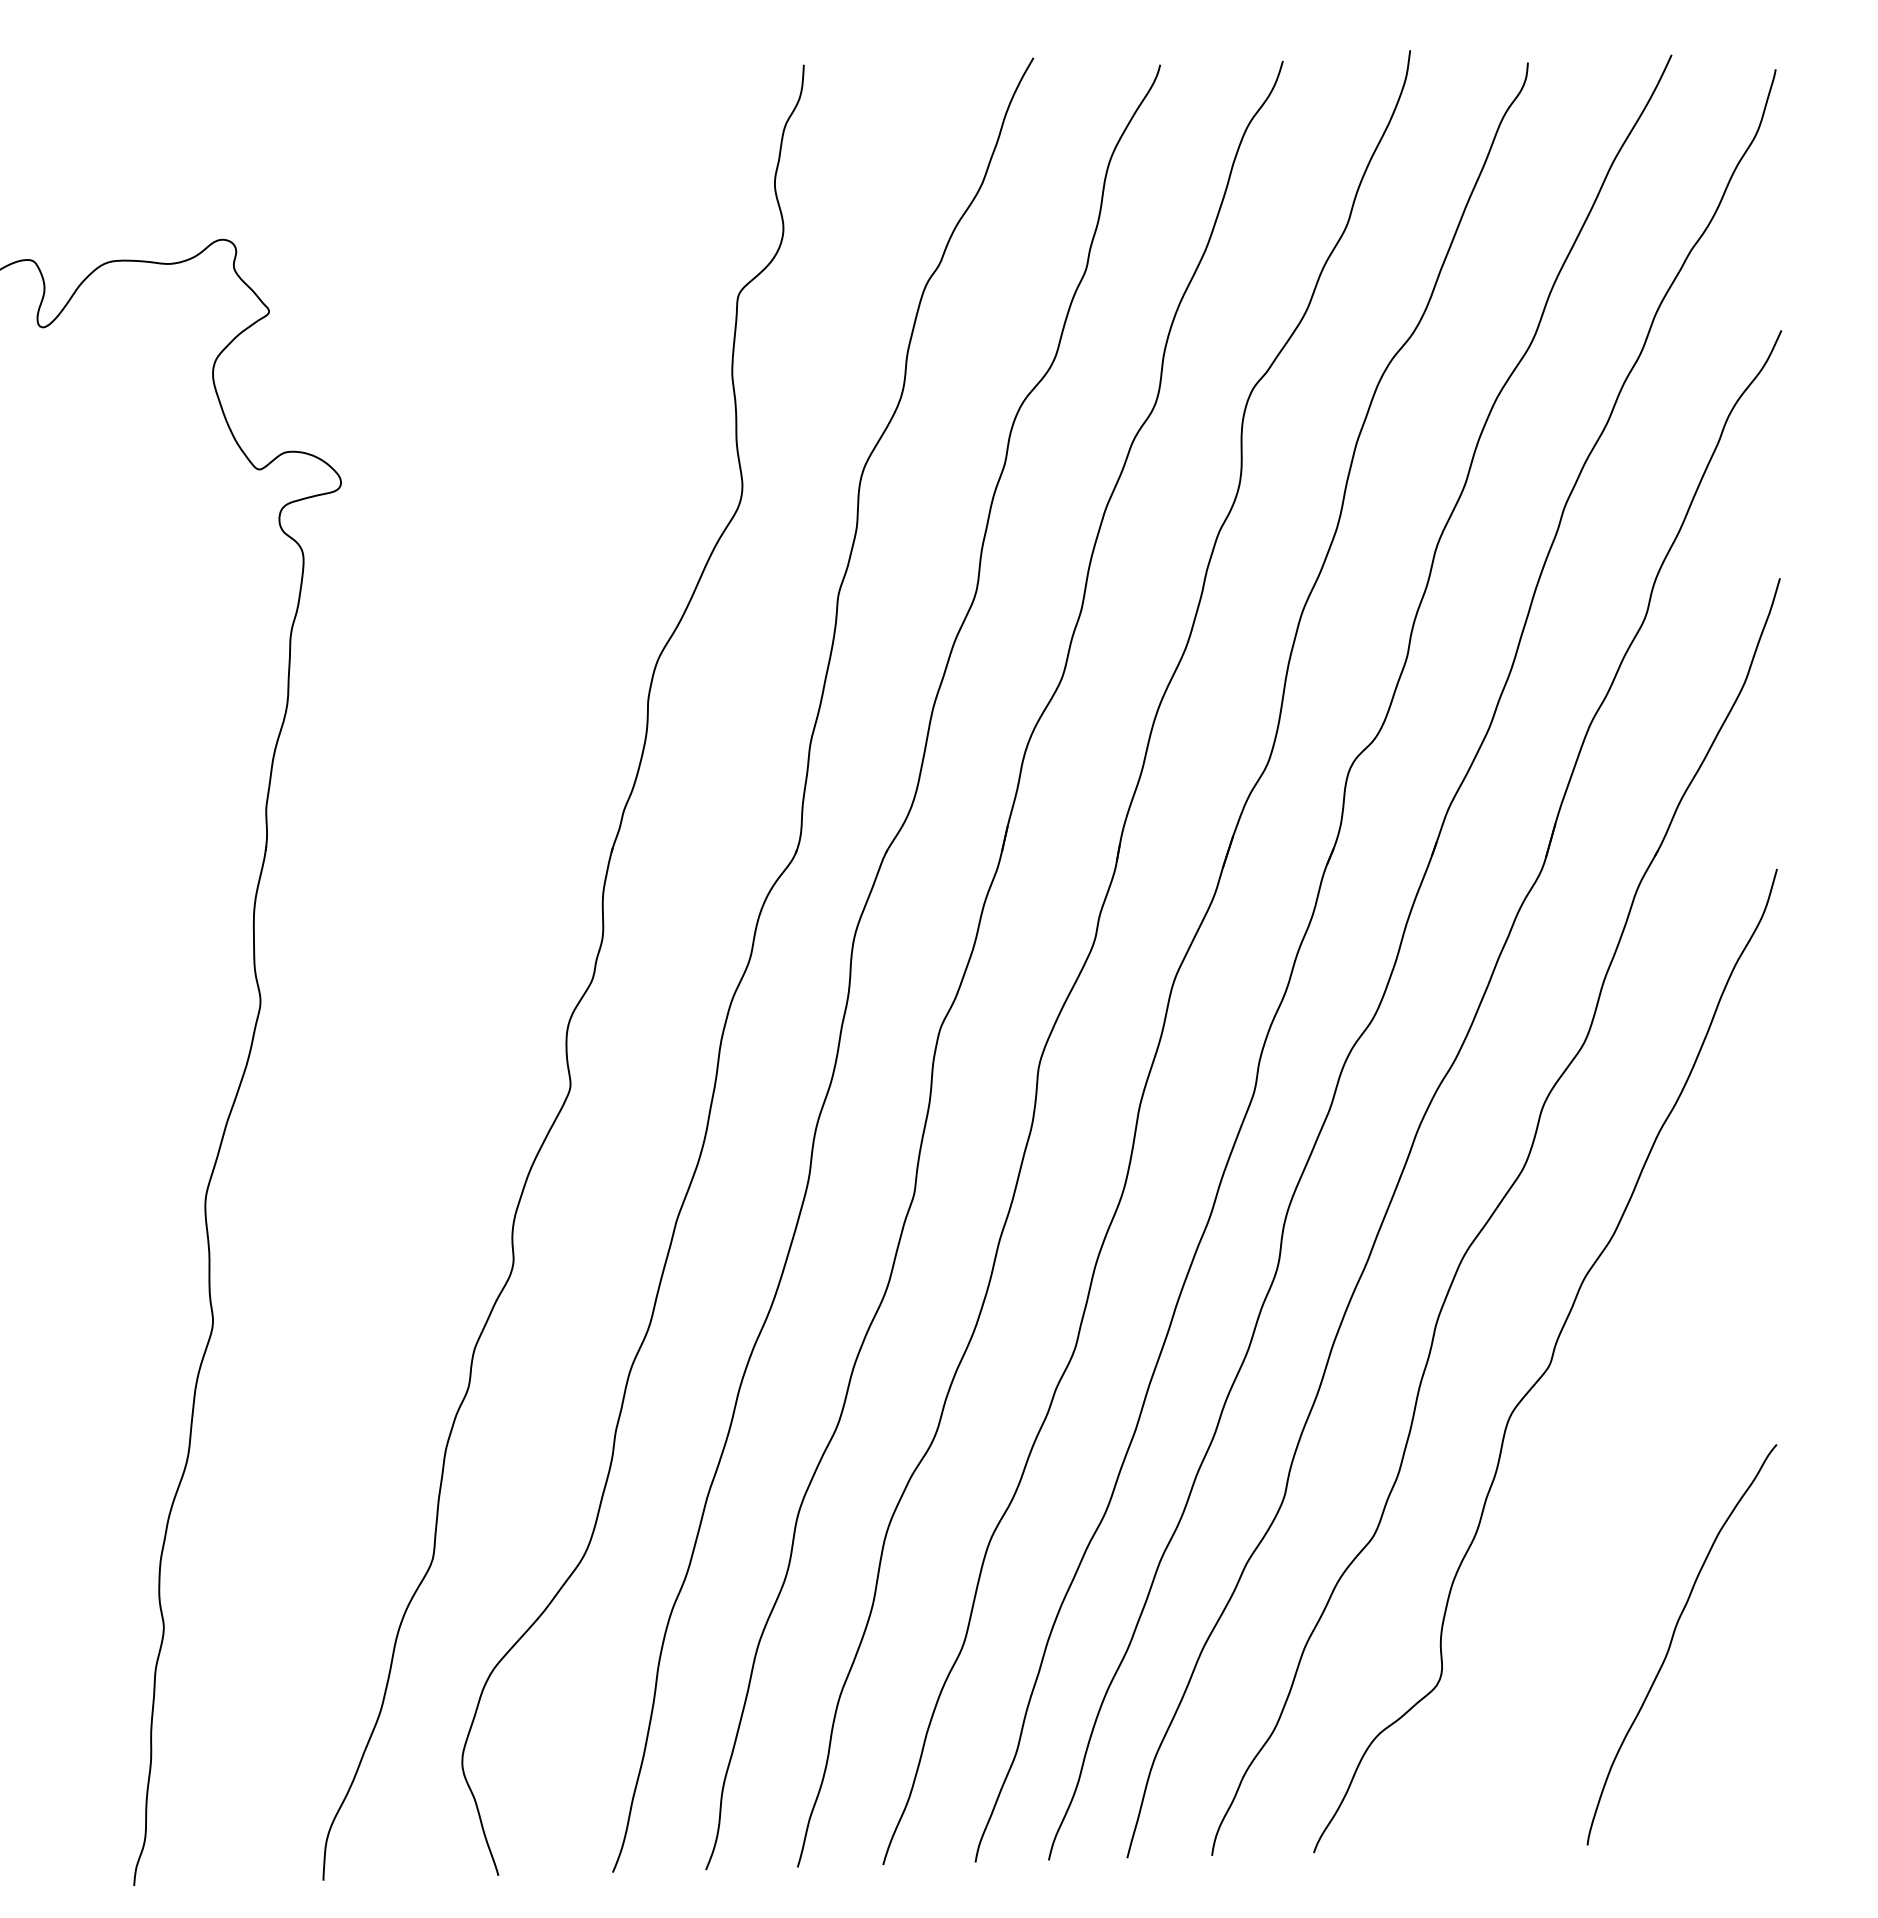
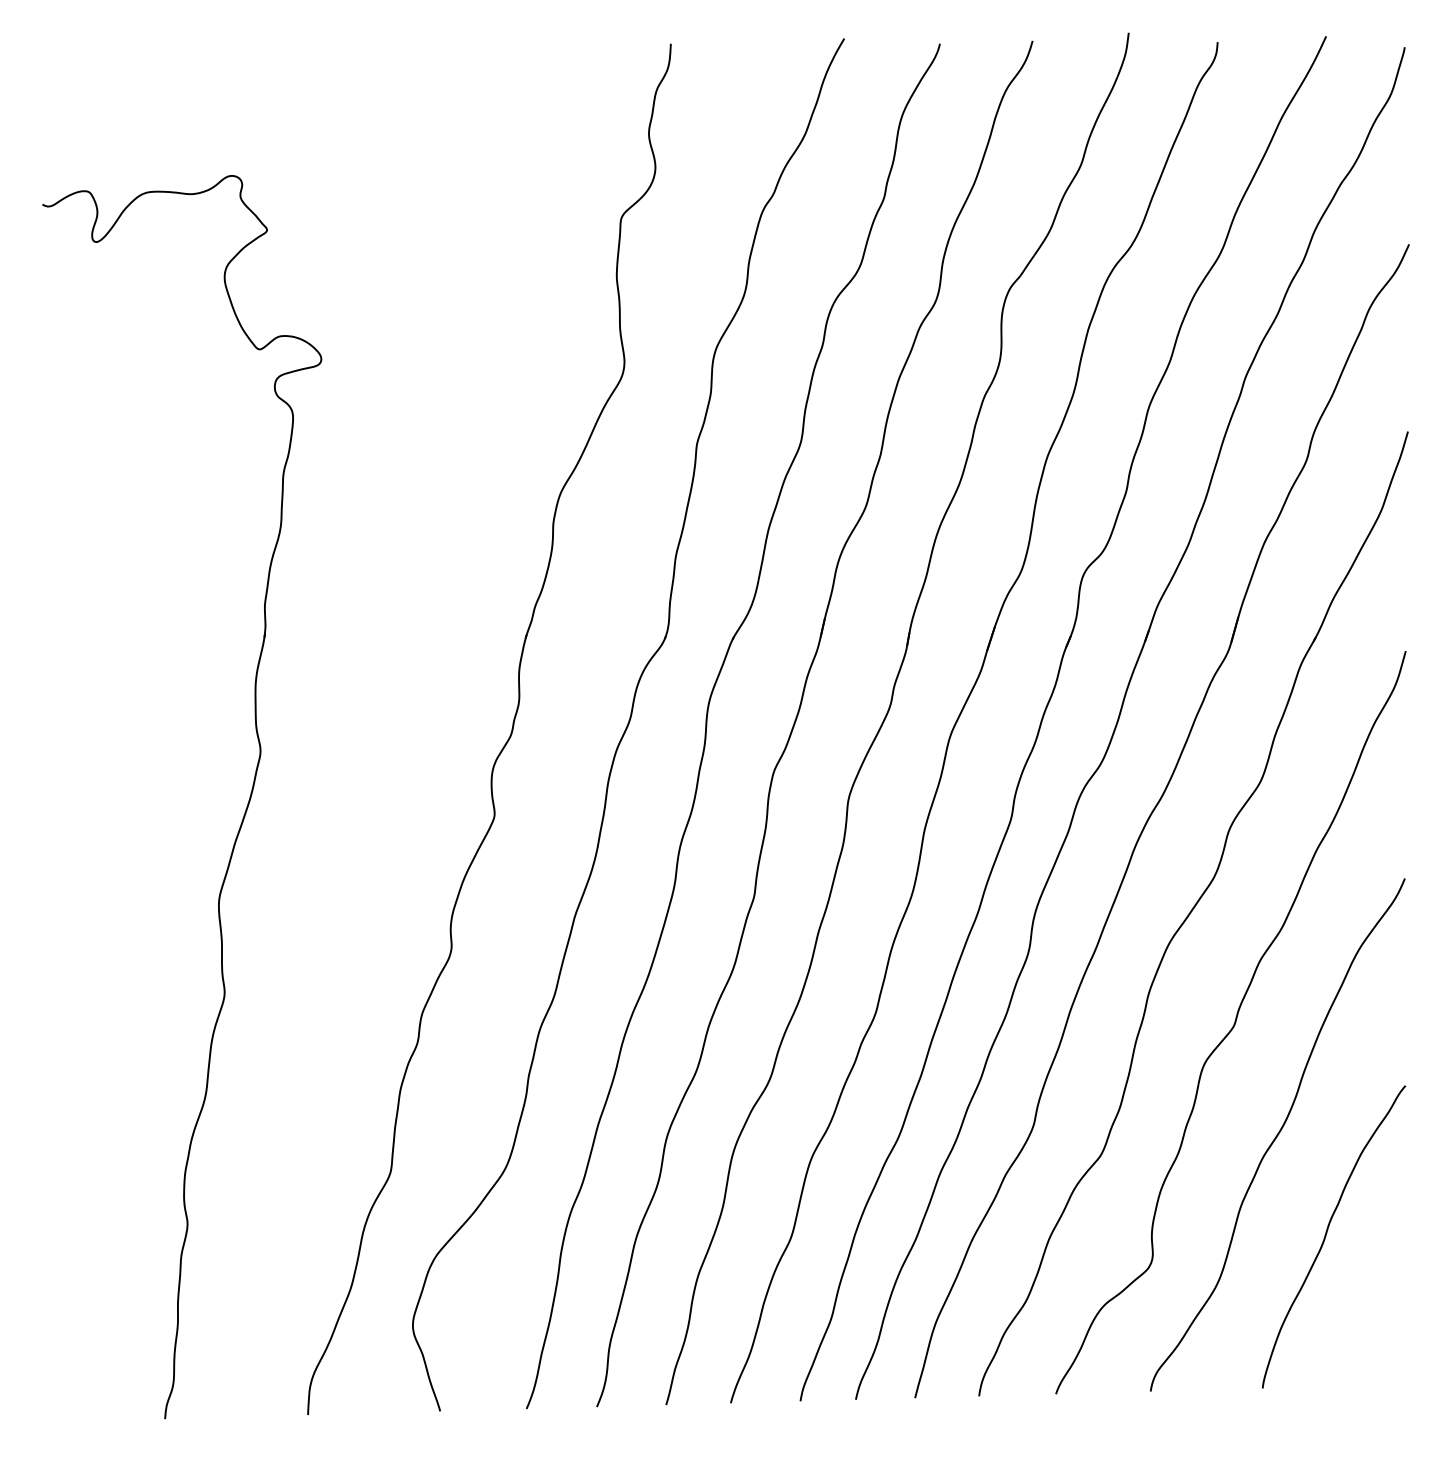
curve: (1607, 1509) -> (1277, 1134), added

